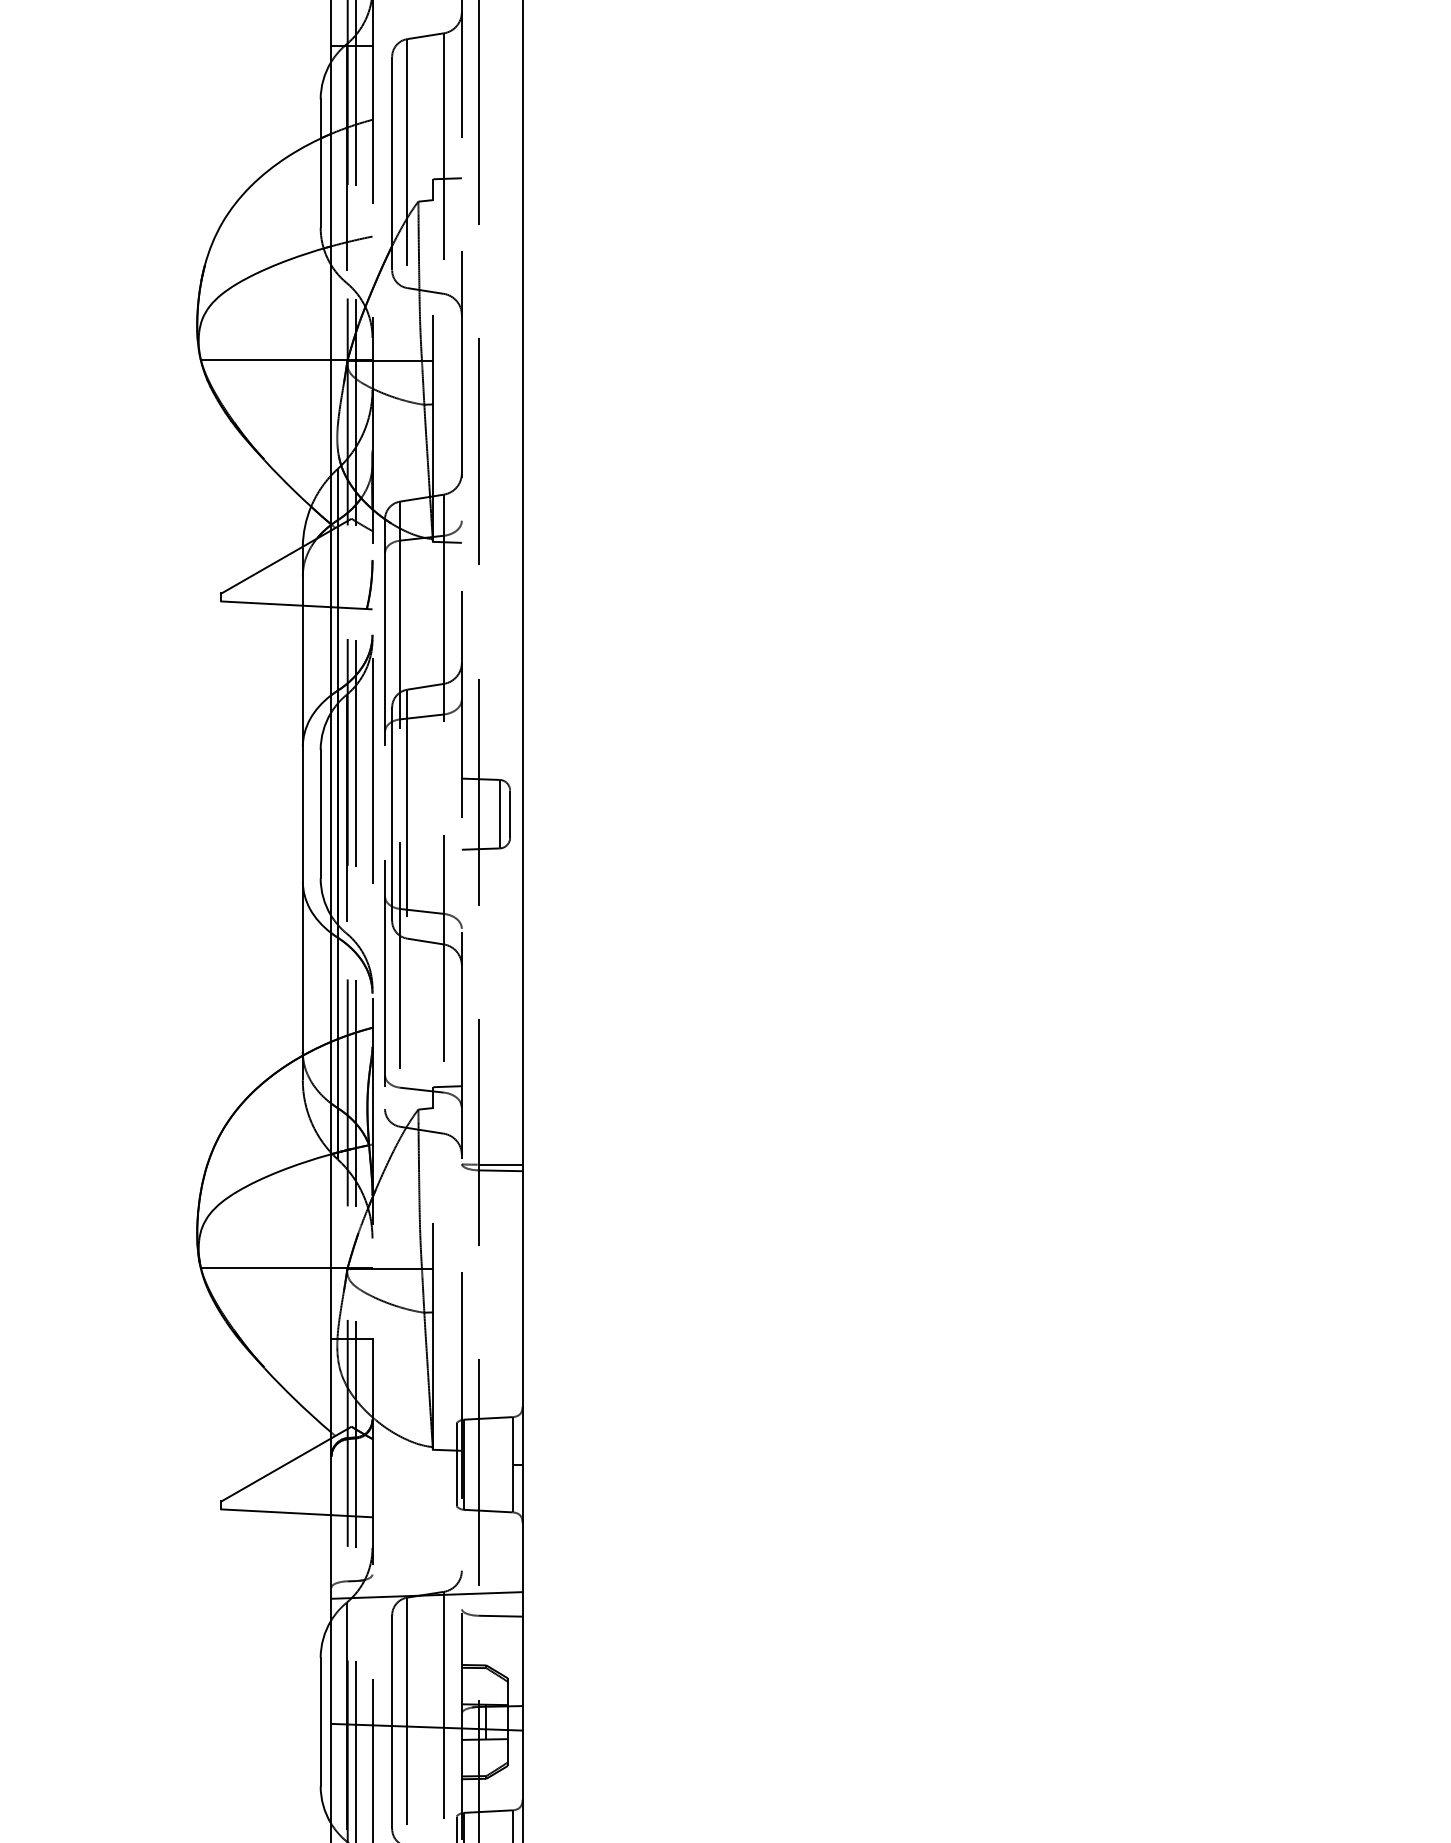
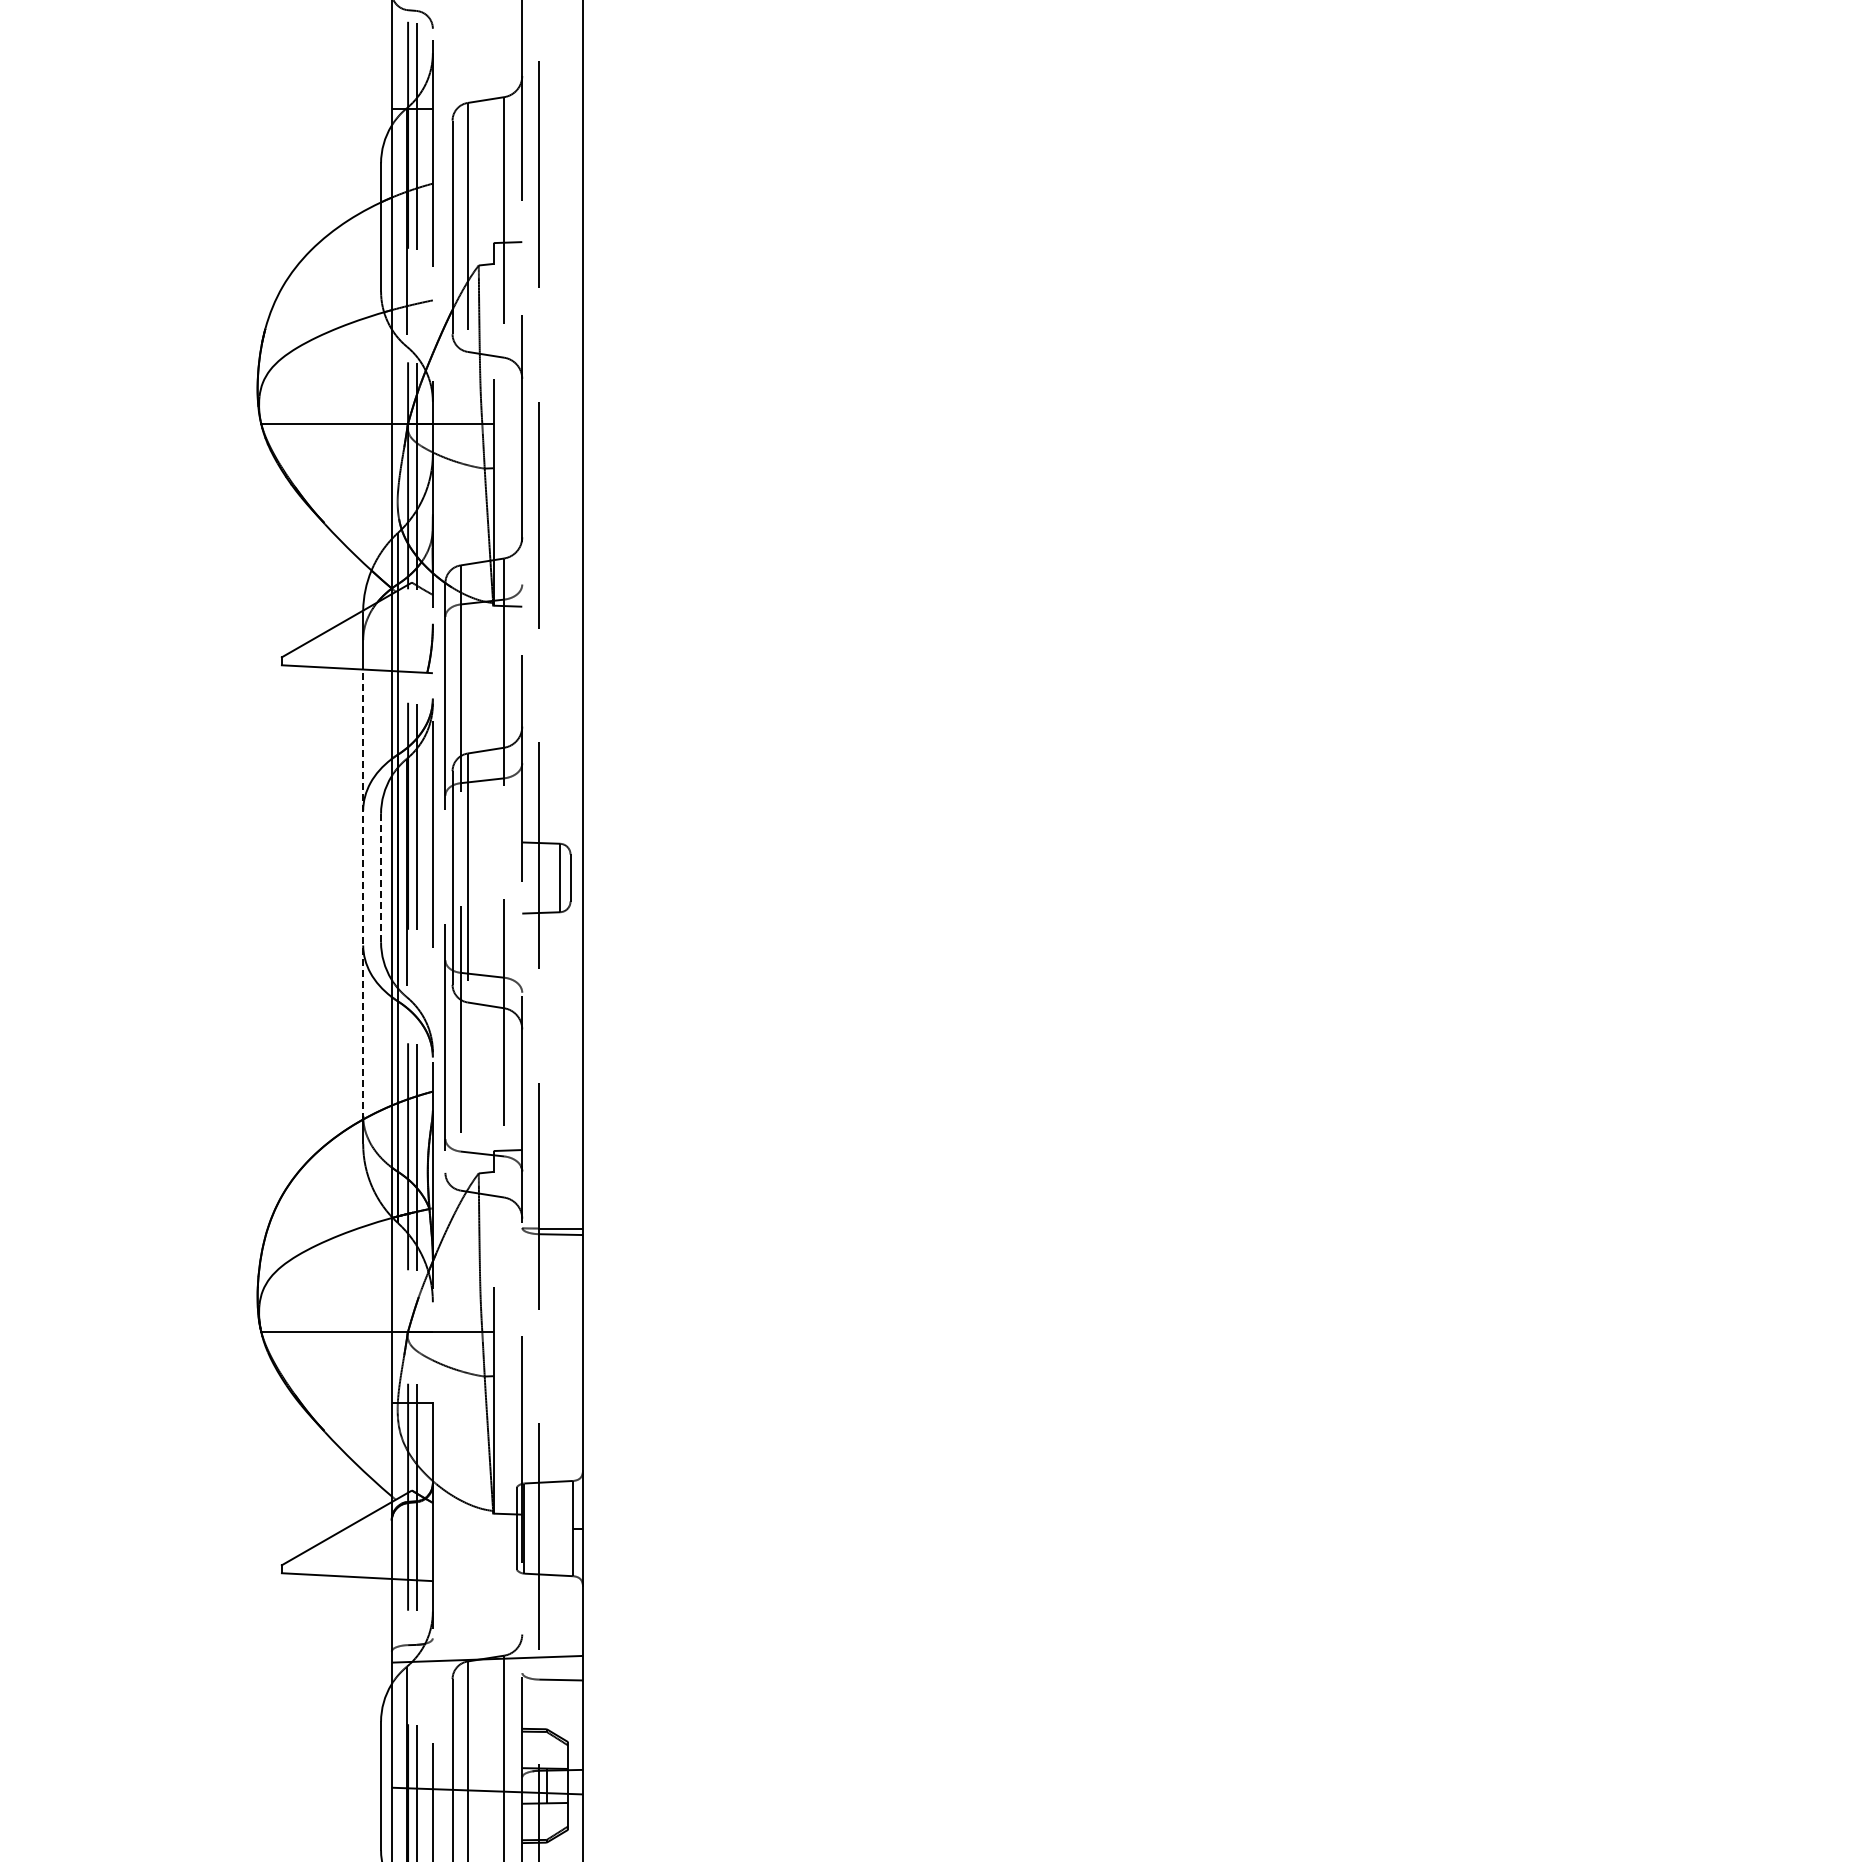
line: (321, 813) -> (381, 877), solid -> dashed
line: (303, 830) -> (363, 894), solid -> dashed

